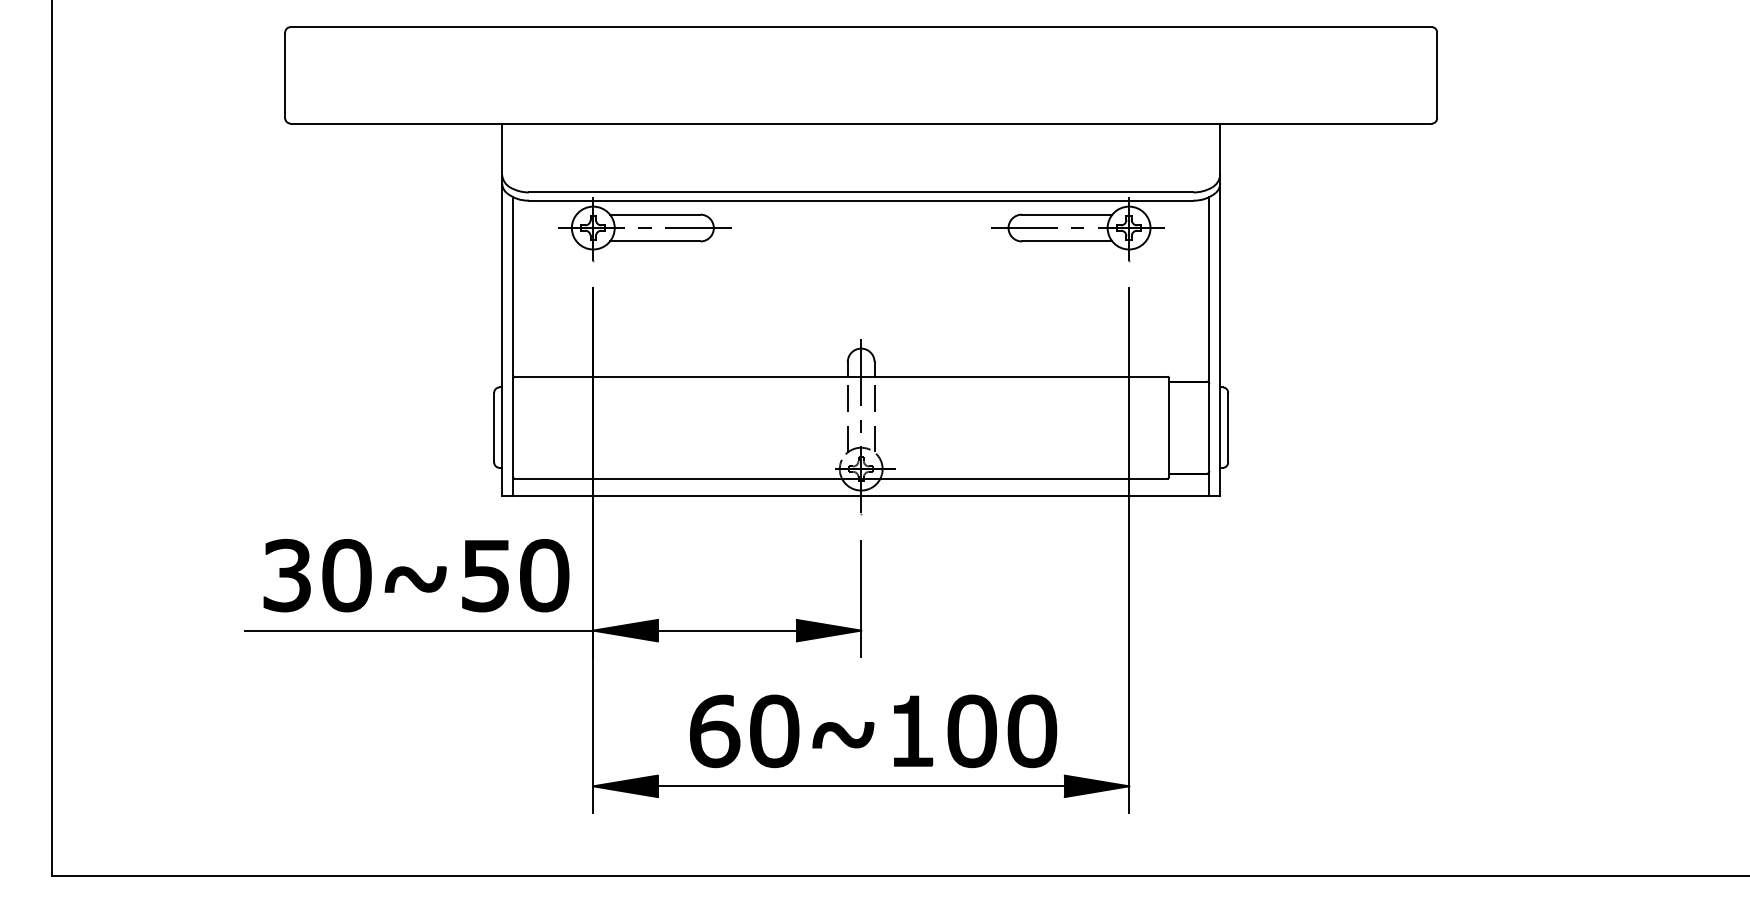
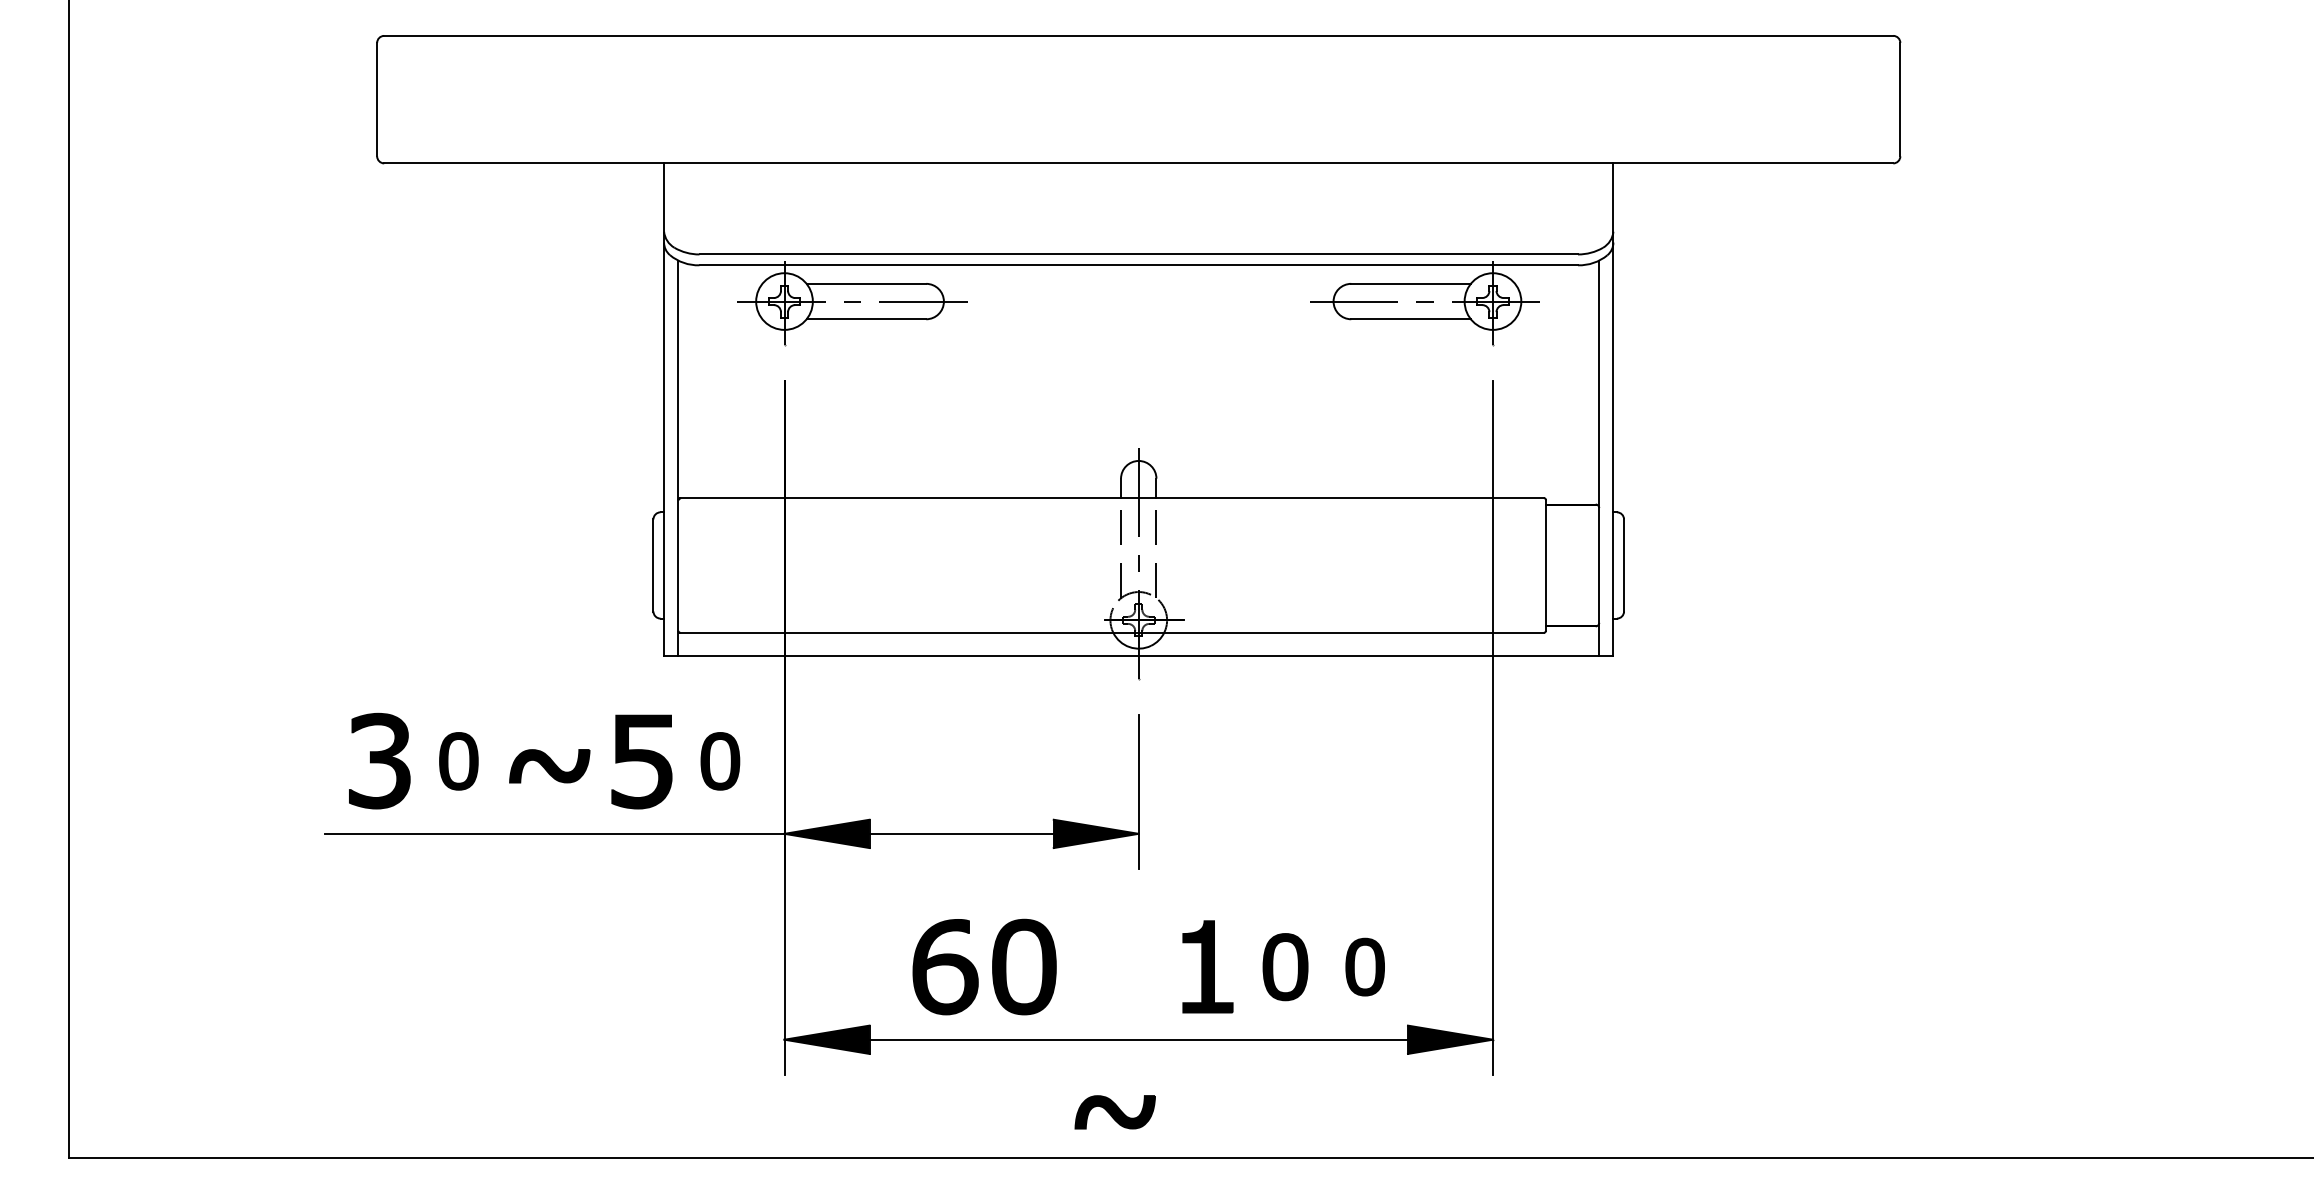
part: (346, 575) -> (458, 760), size x0.6
part: (544, 575) -> (719, 760), size x0.6
part: (971, 731) -> (1284, 967), size x0.7
part: (1032, 731) -> (1365, 967), size x0.6
part: (843, 735) -> (1115, 1112), moved

